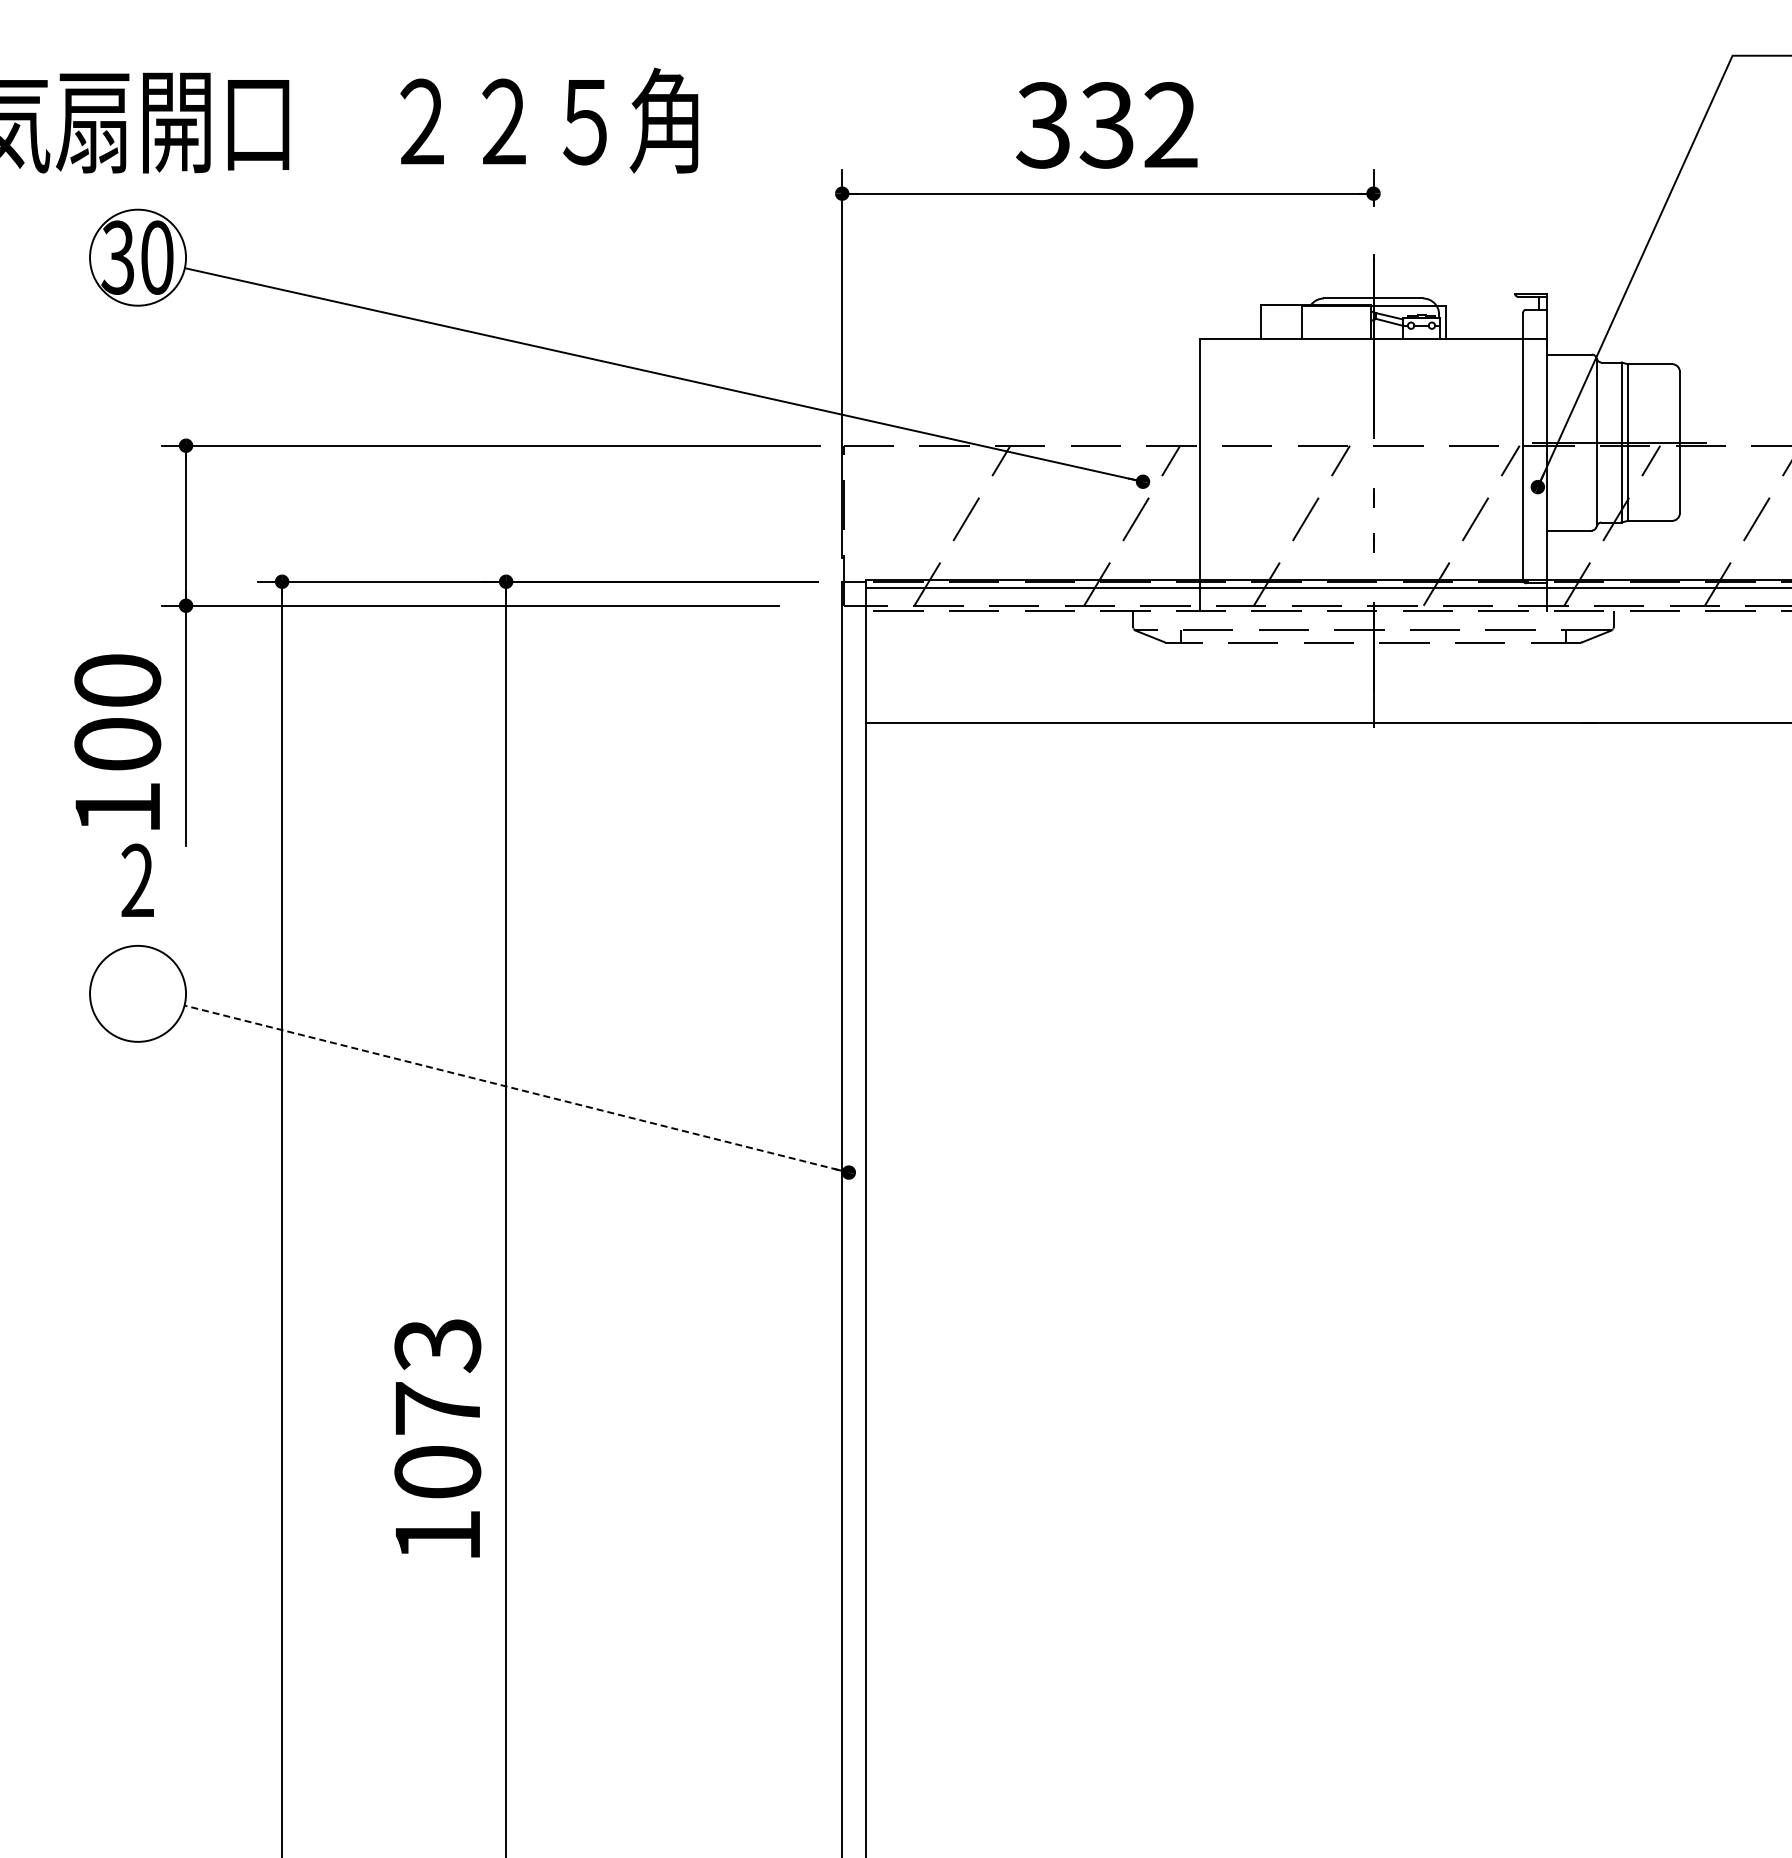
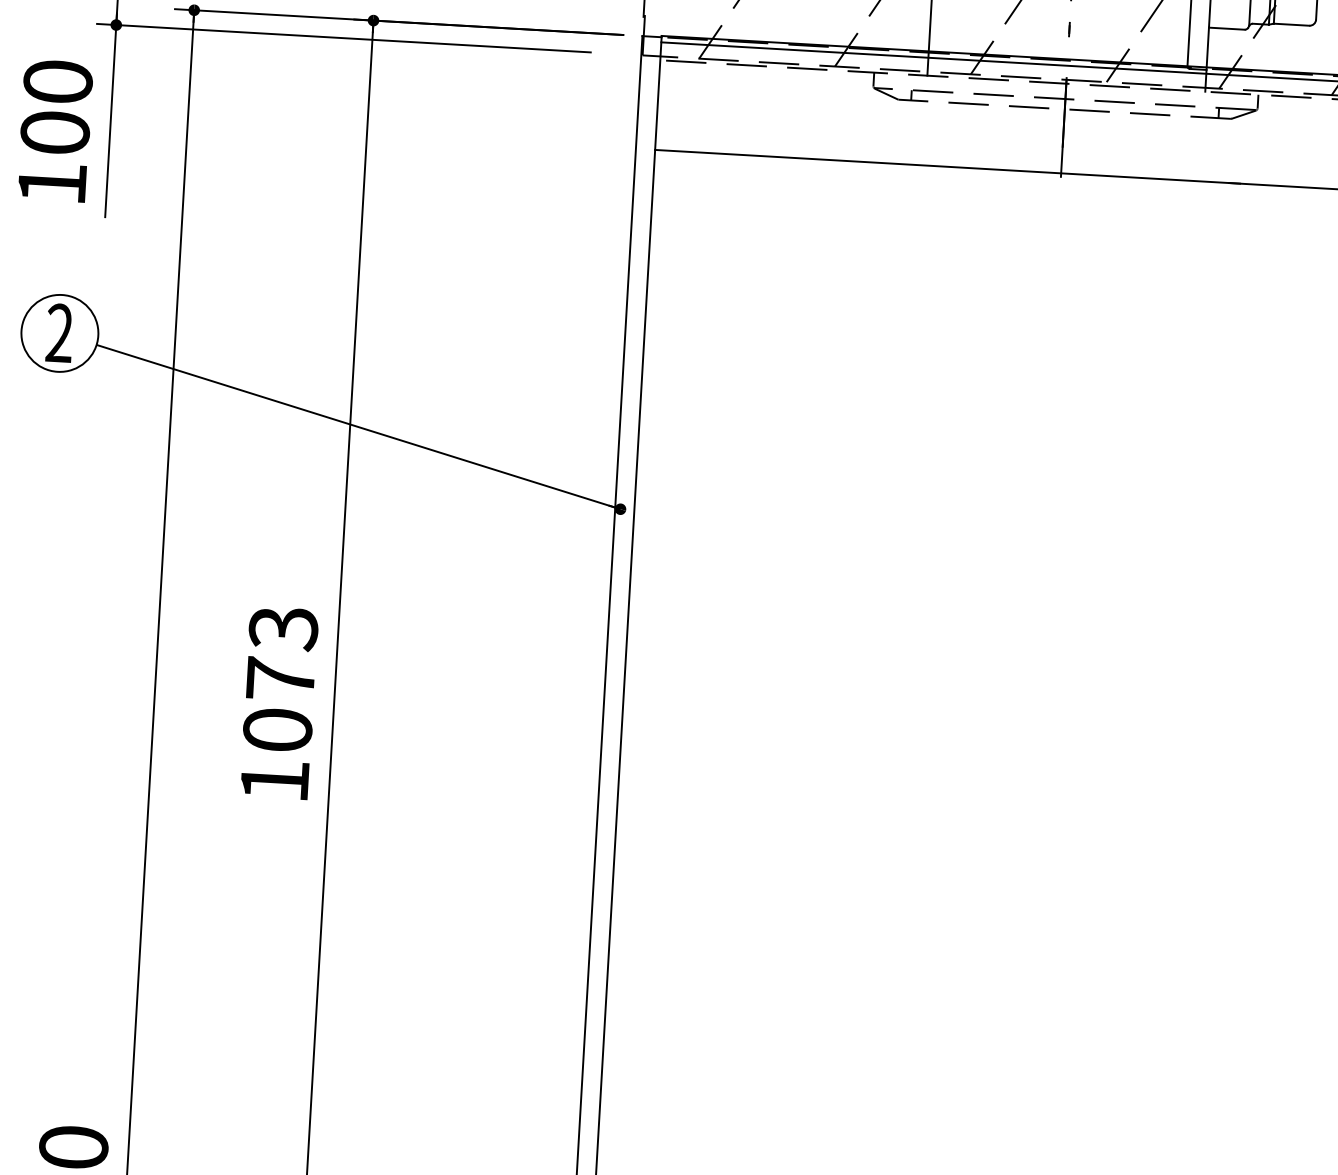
text: (137, 879) -> (59, 332), moved
line: (516, 1088) -> (358, 426), dashed -> solid

